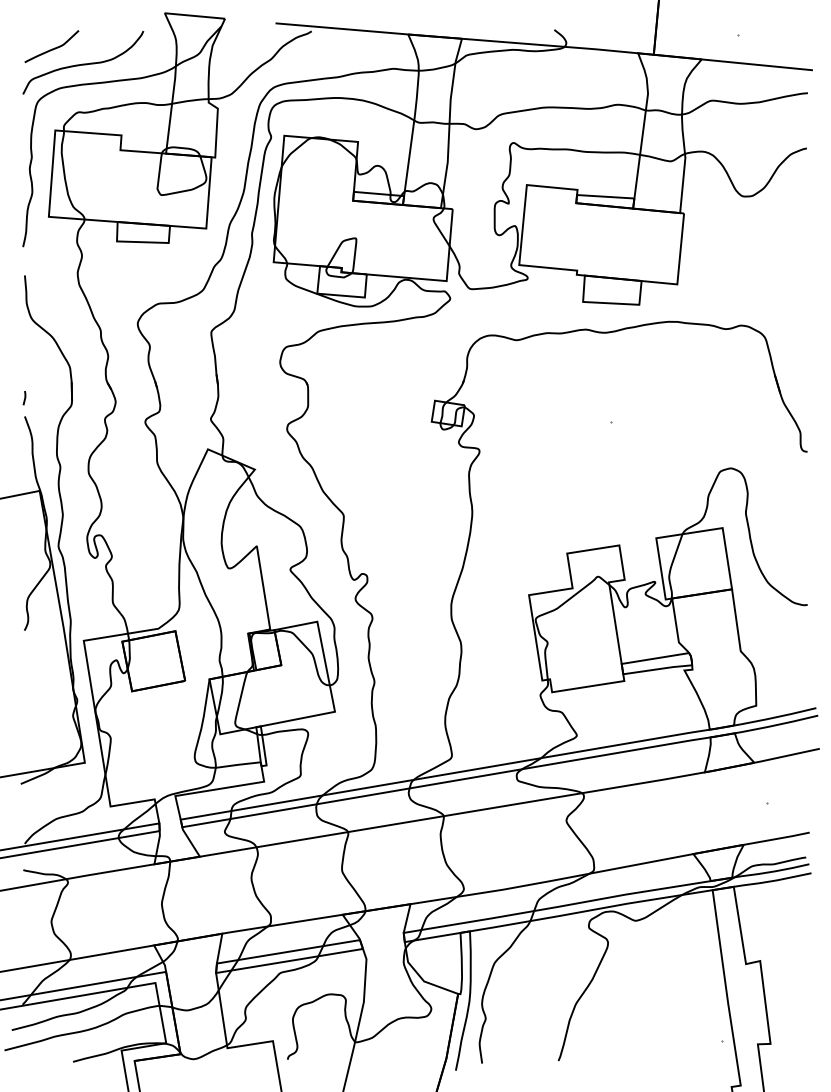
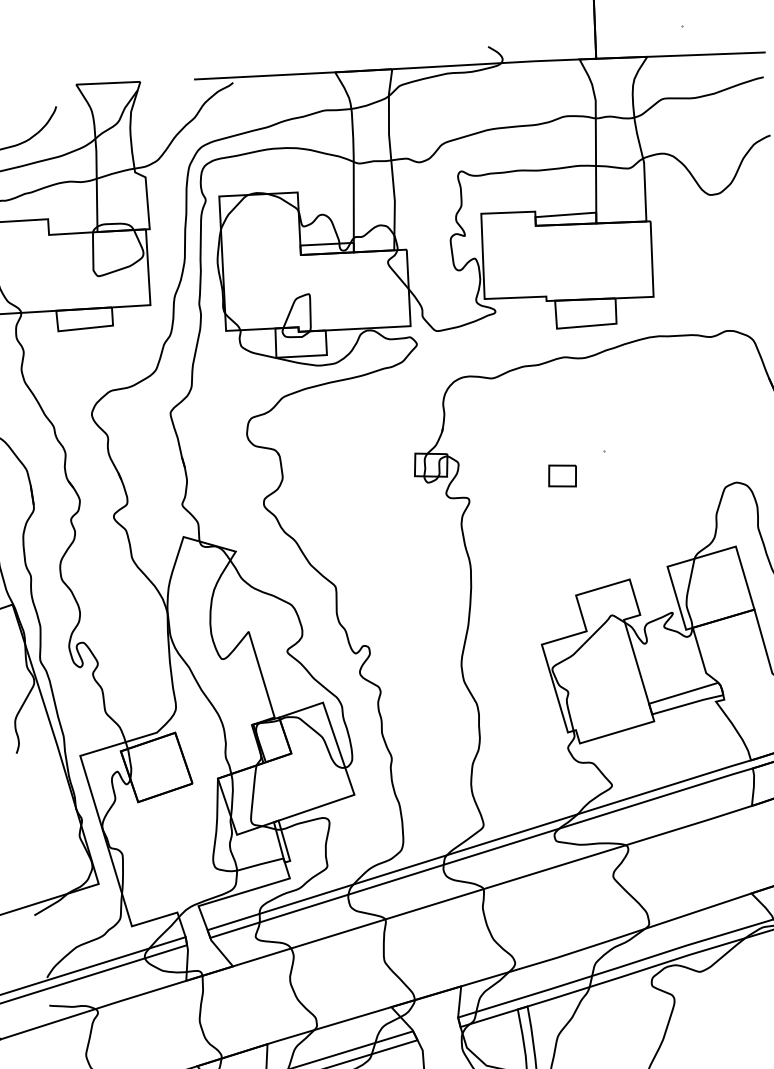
part: (569, 439) -> (562, 475), added

